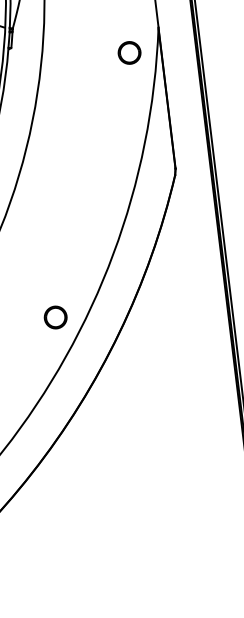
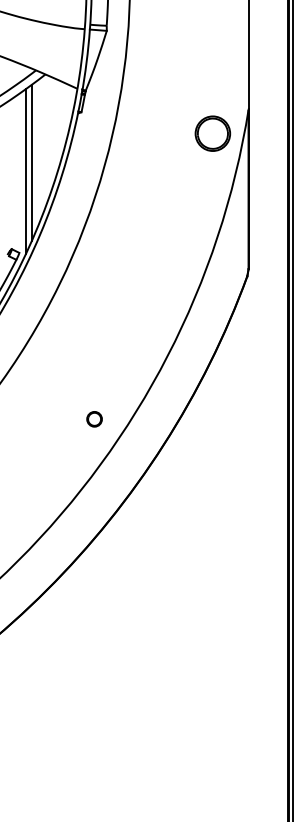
part: (129, 52) -> (212, 133), size x1.4
part: (55, 317) -> (94, 419), size x0.6

